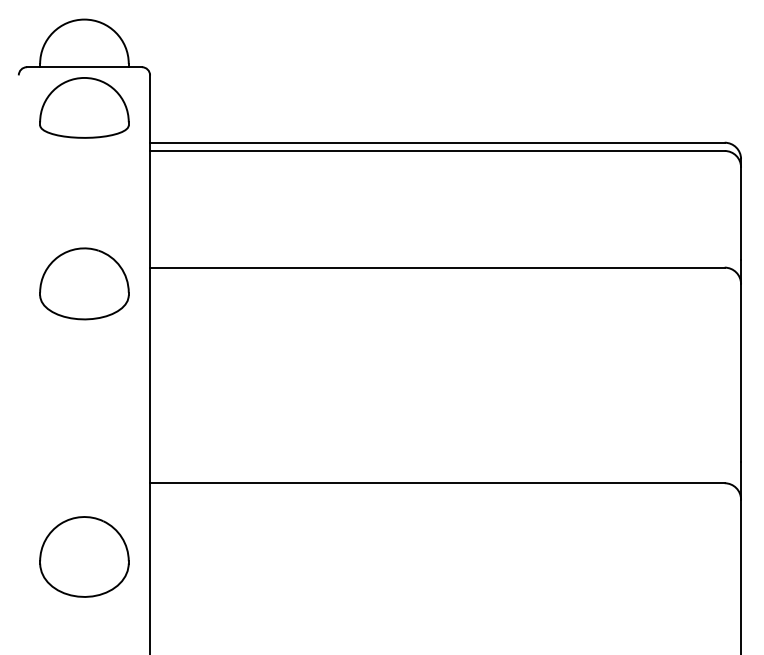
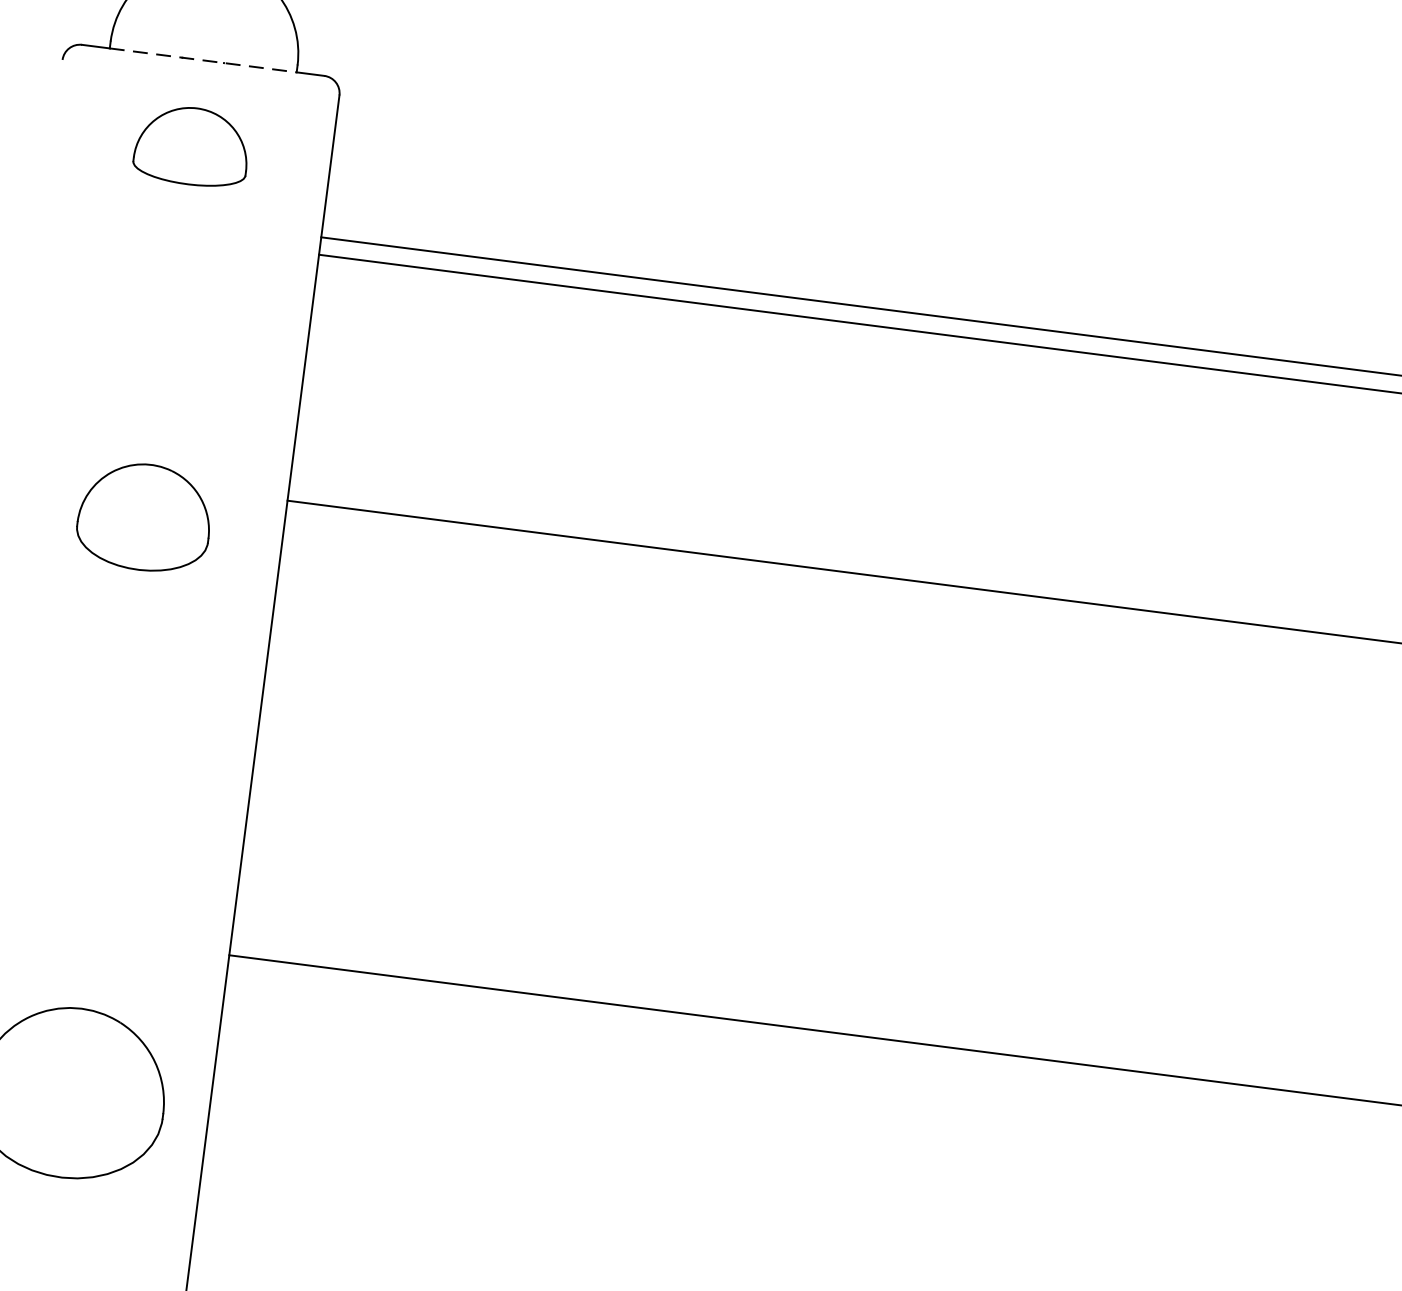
line: (84, 67) -> (203, 61), solid -> dashed
part: (84, 107) -> (192, 145), size x0.6
part: (84, 283) -> (144, 516), size x0.7

